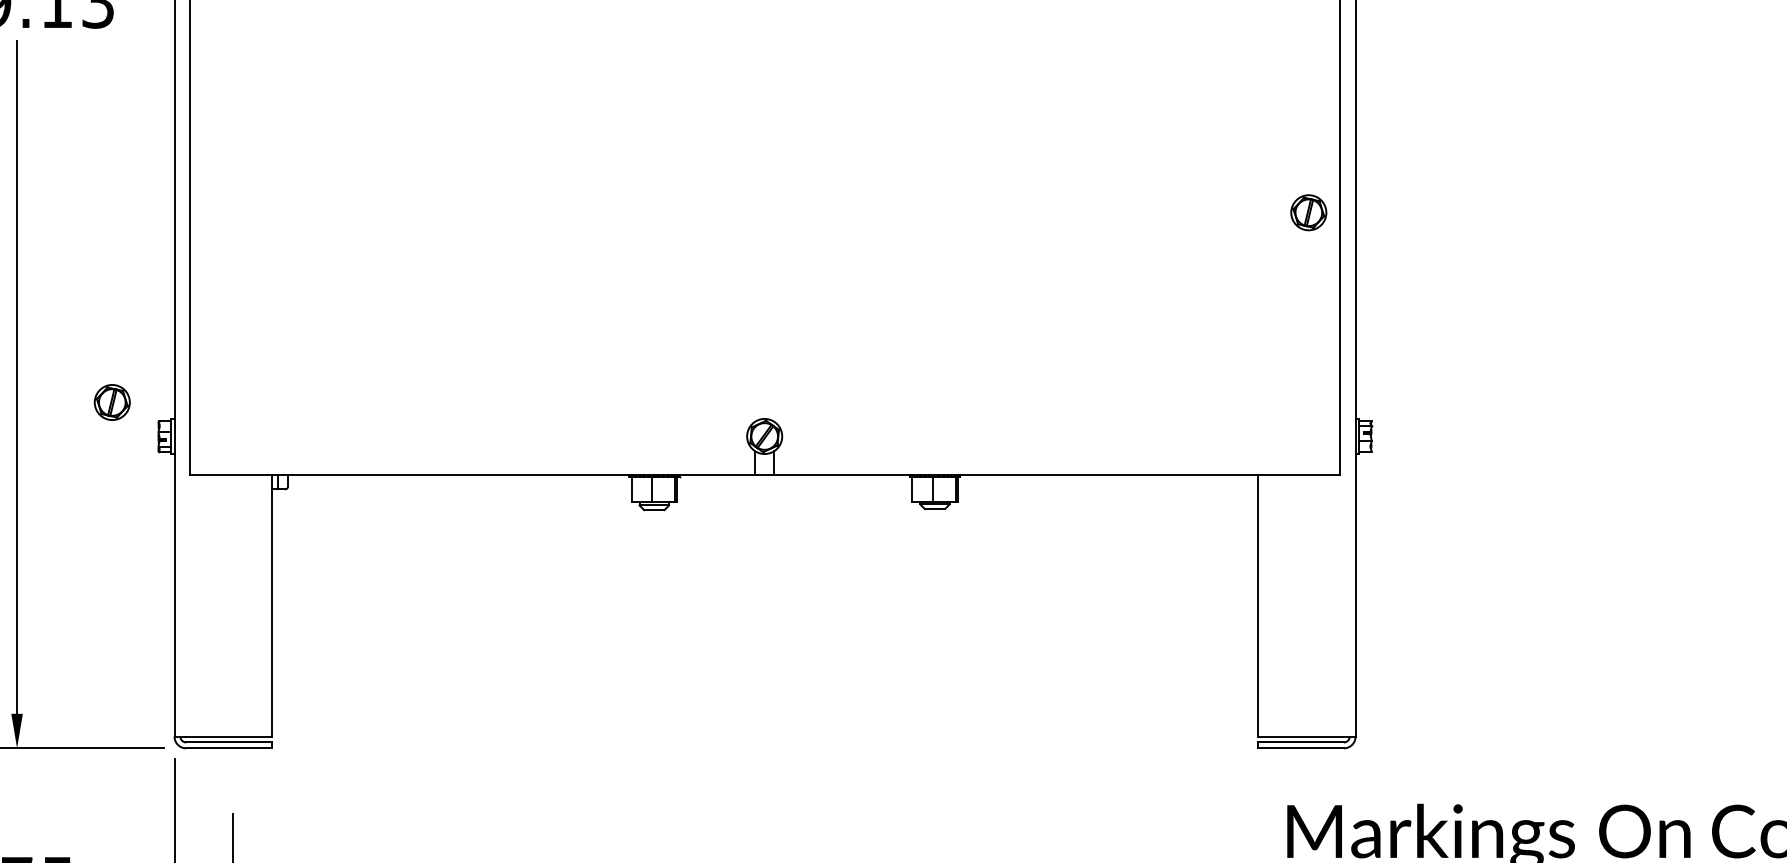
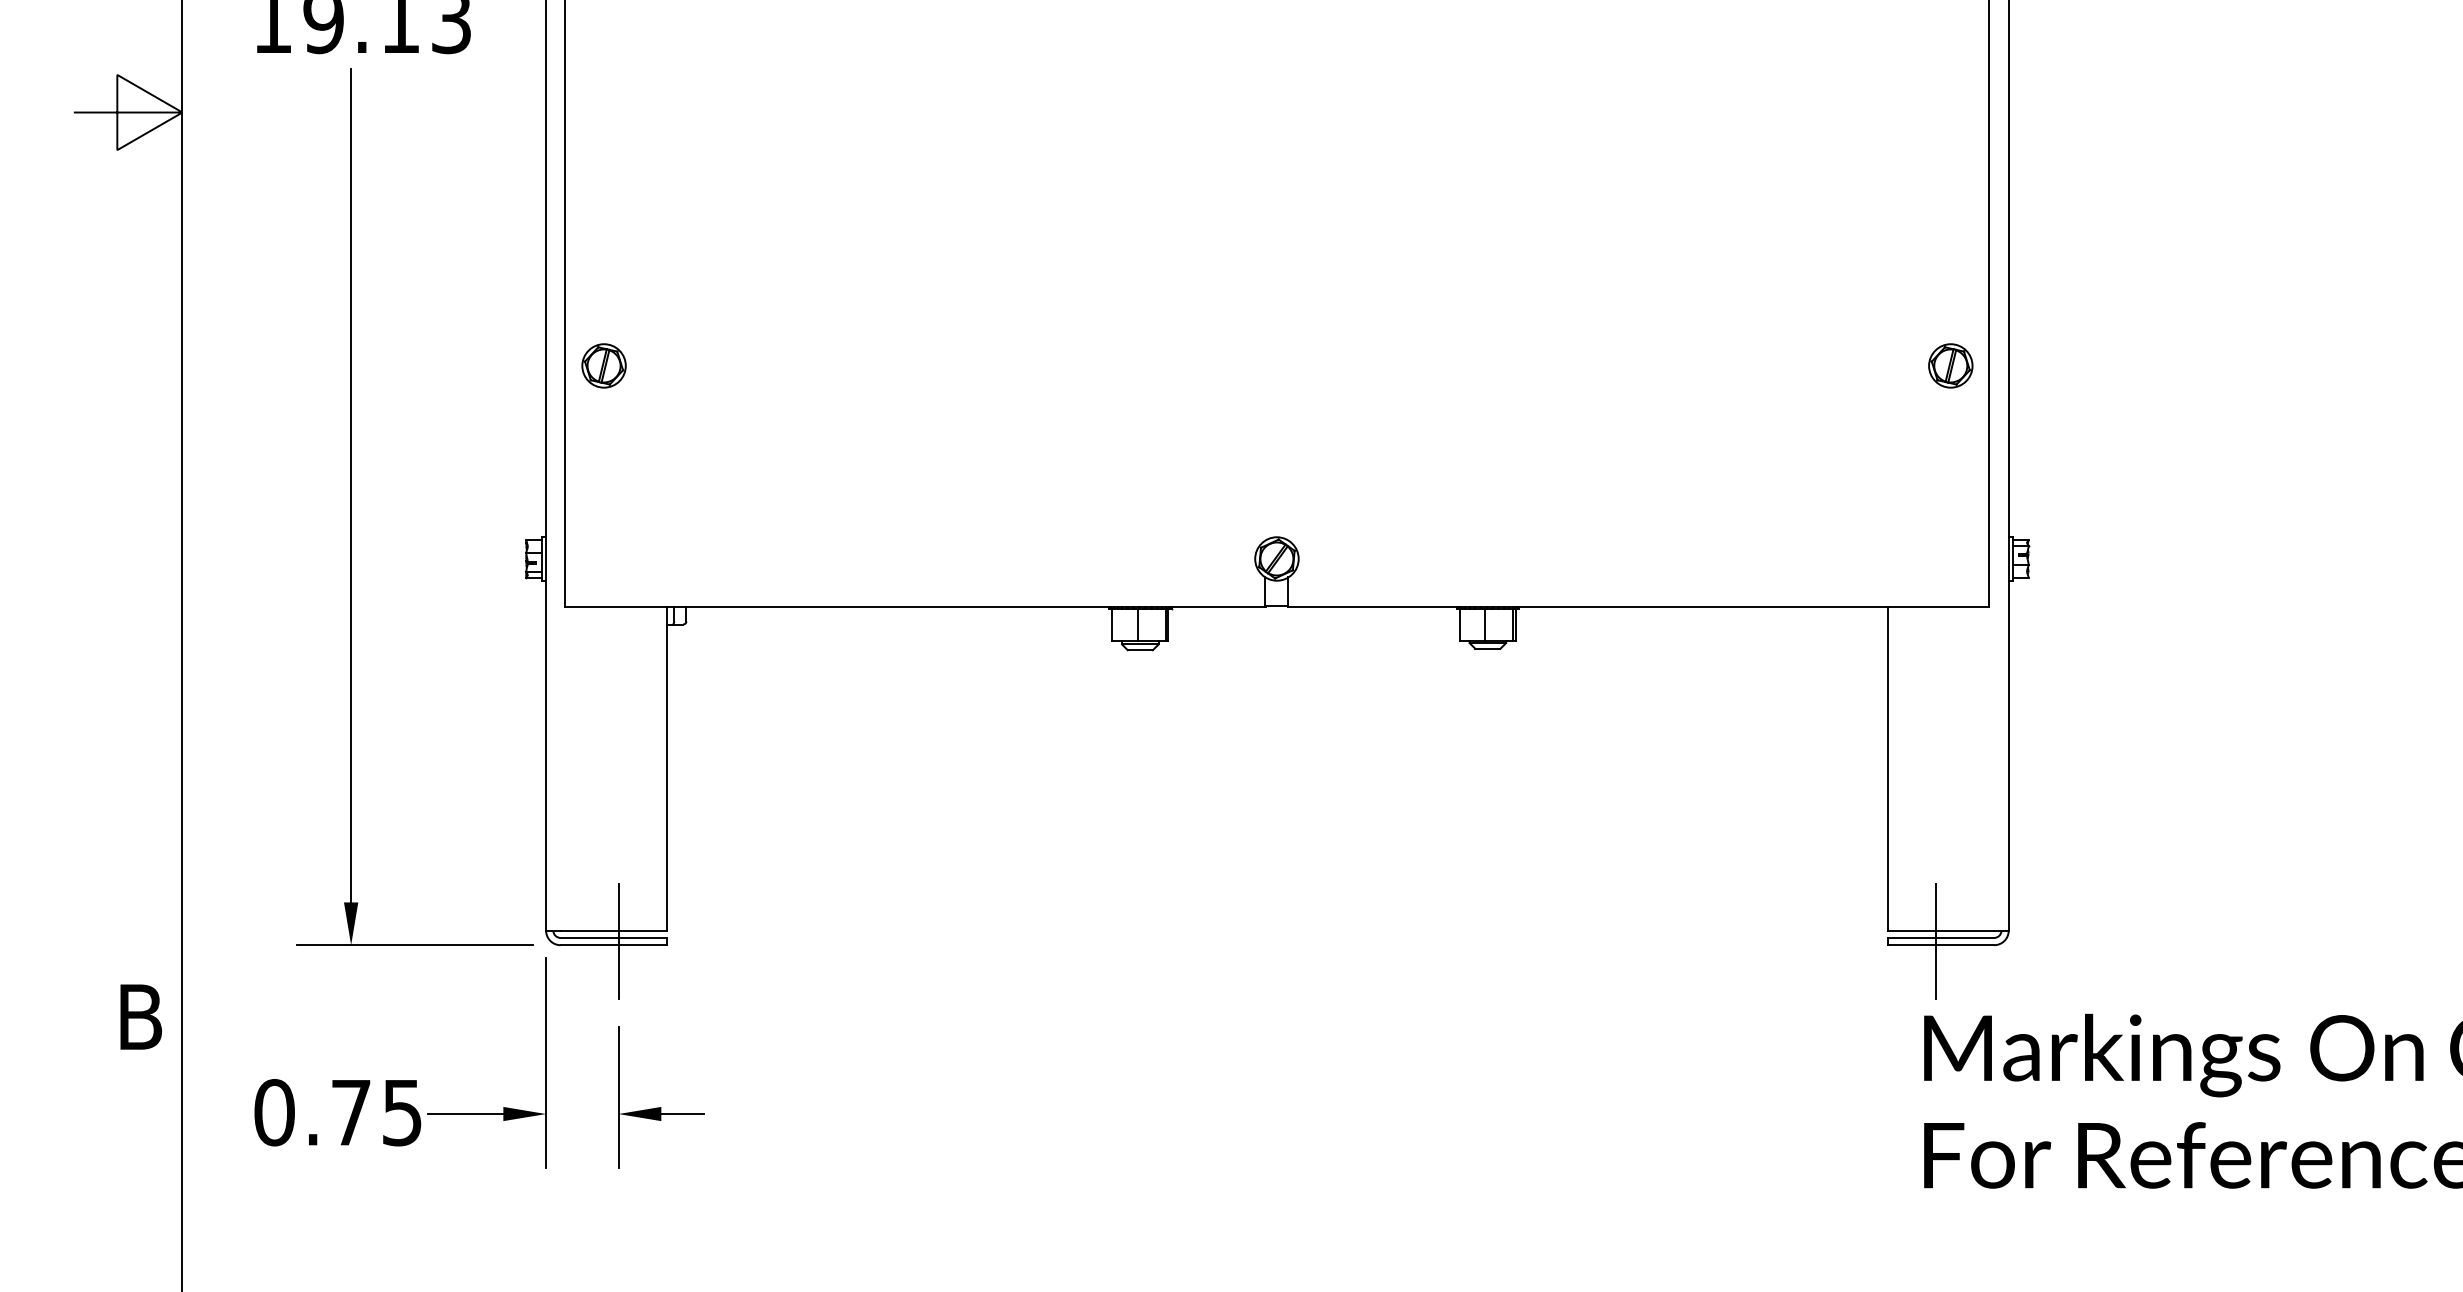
part: (1308, 212) -> (1950, 365), moved
part: (111, 402) -> (603, 365), moved
line: (232, 745) -> (618, 941), added
line: (1297, 745) -> (1936, 941), added

